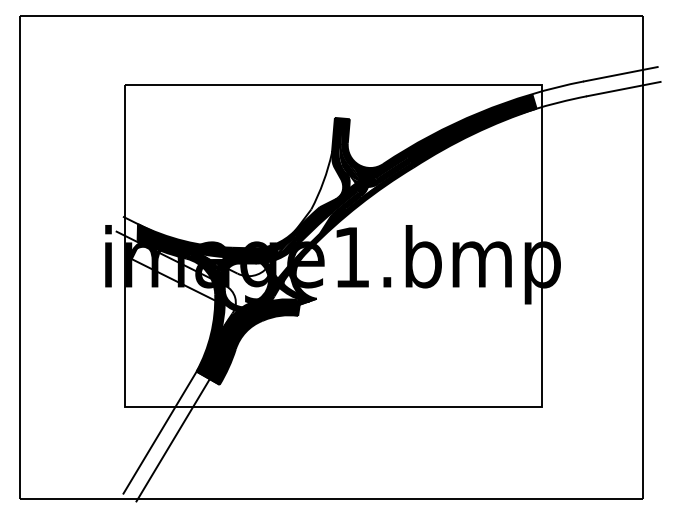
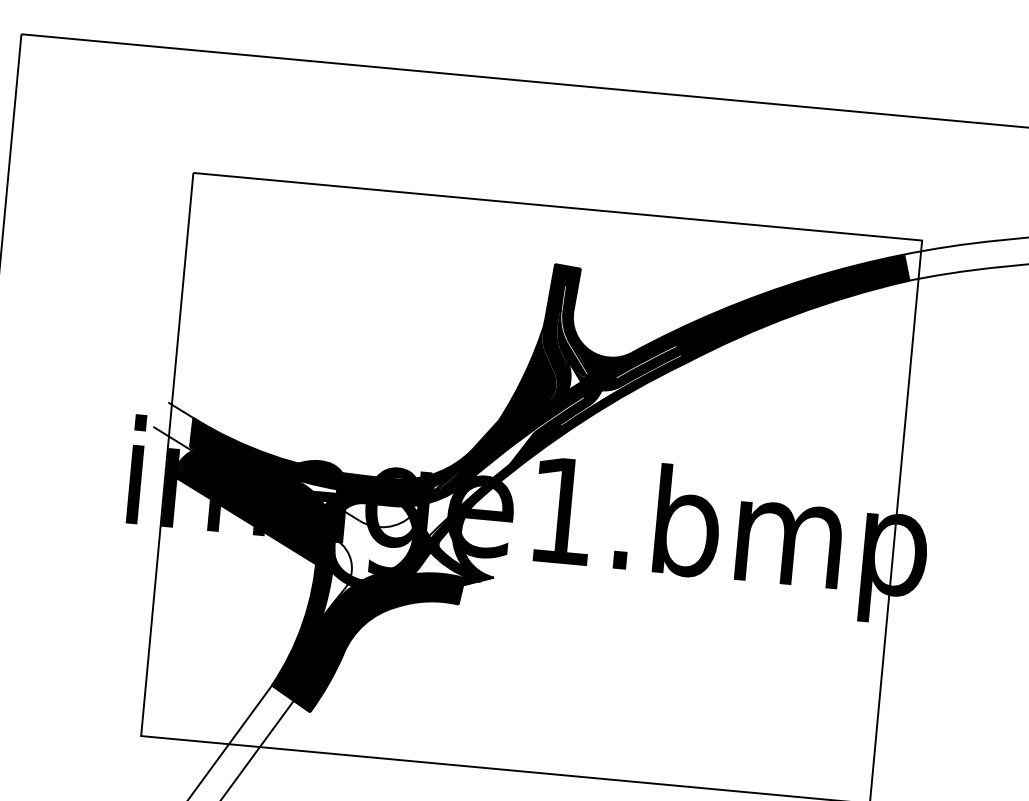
fill: (319, 190) -> (516, 388), added
fill: (173, 271) -> (247, 506), added

